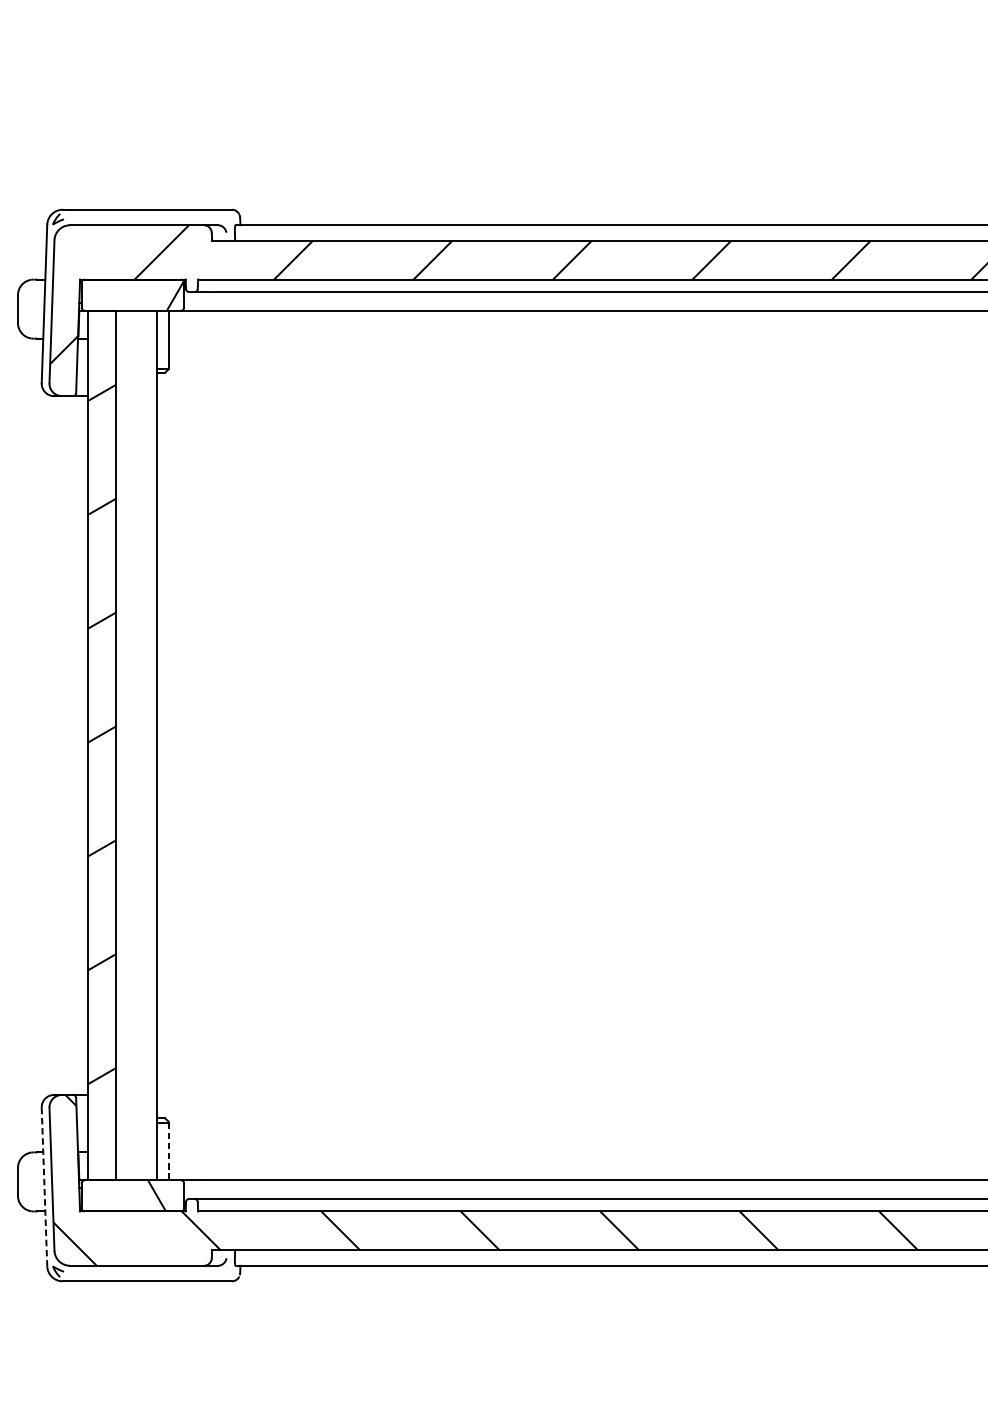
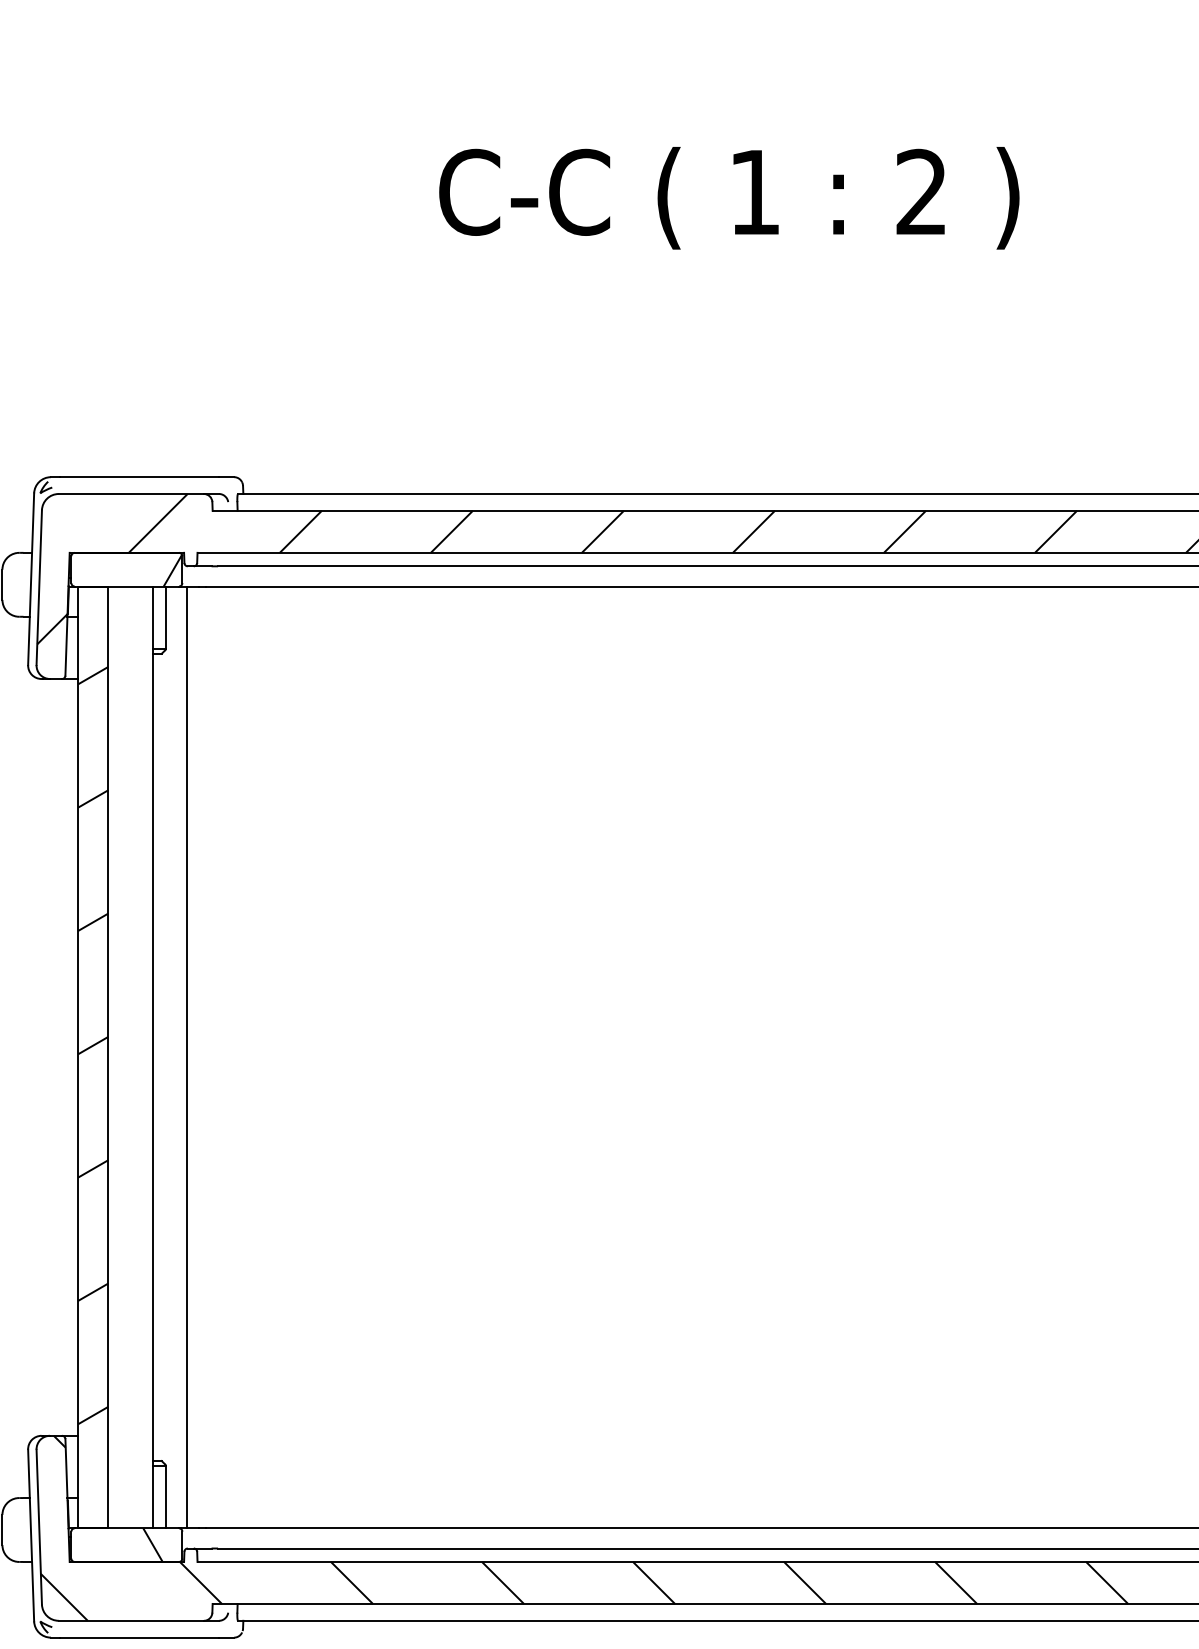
line: (188, 745) -> (187, 1057), added
line: (169, 1151) -> (166, 1497), dashed -> solid
line: (44, 1187) -> (31, 1535), dashed -> solid

